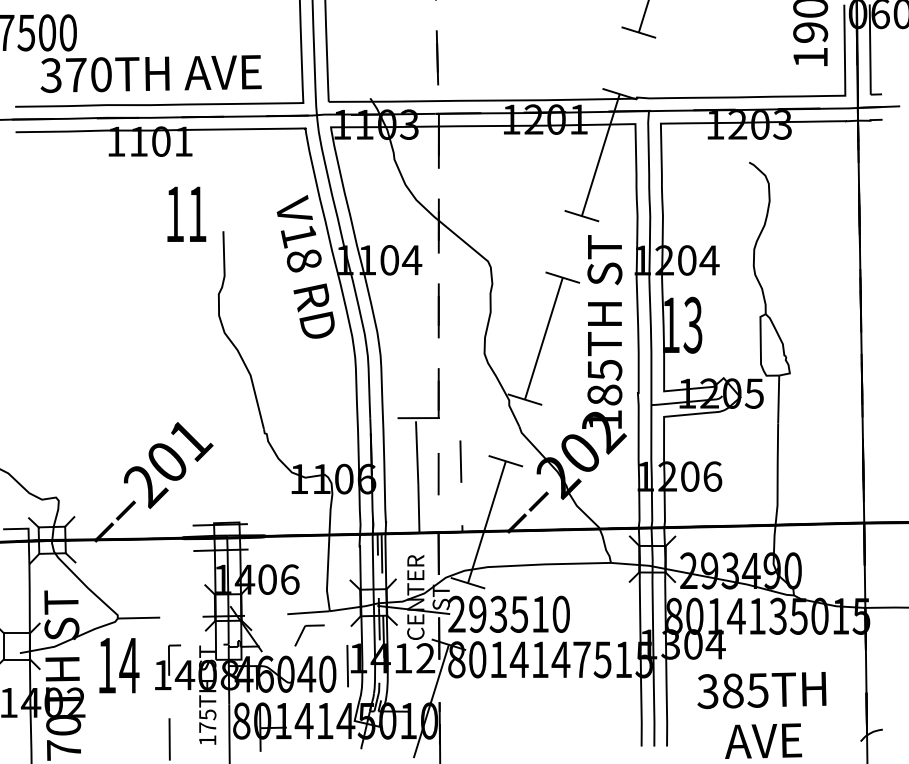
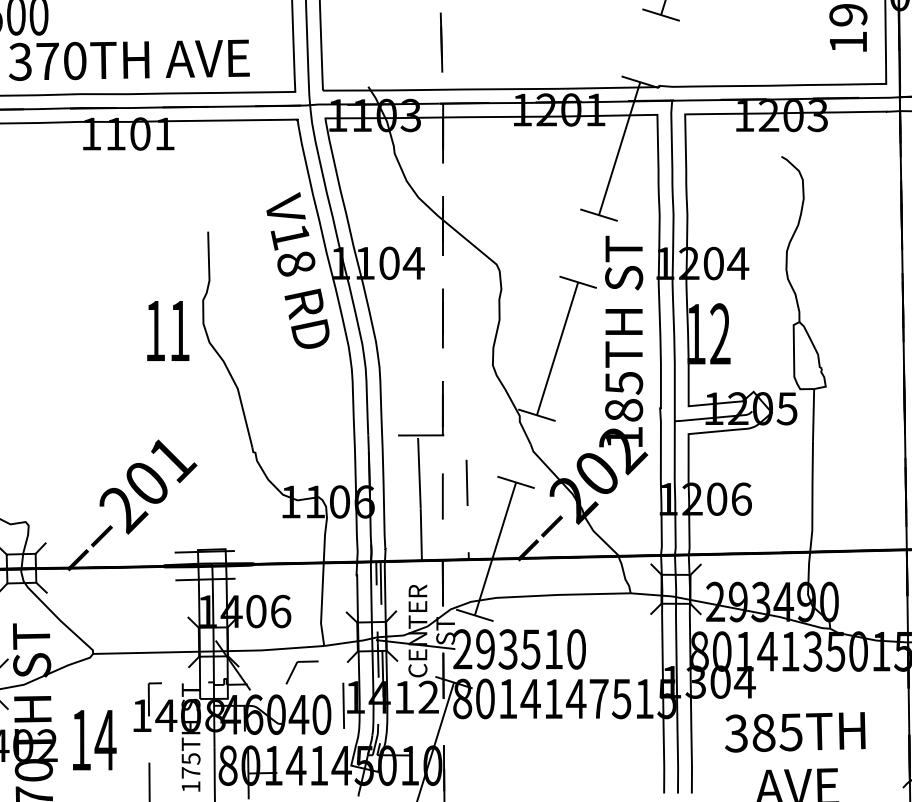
text: (186, 213) -> (167, 330), moved
text: (692, 325) -> (719, 334), 13 -> 12
line: (224, 616) -> (209, 651), dashed -> solid
text: (119, 665) -> (94, 740), moved

